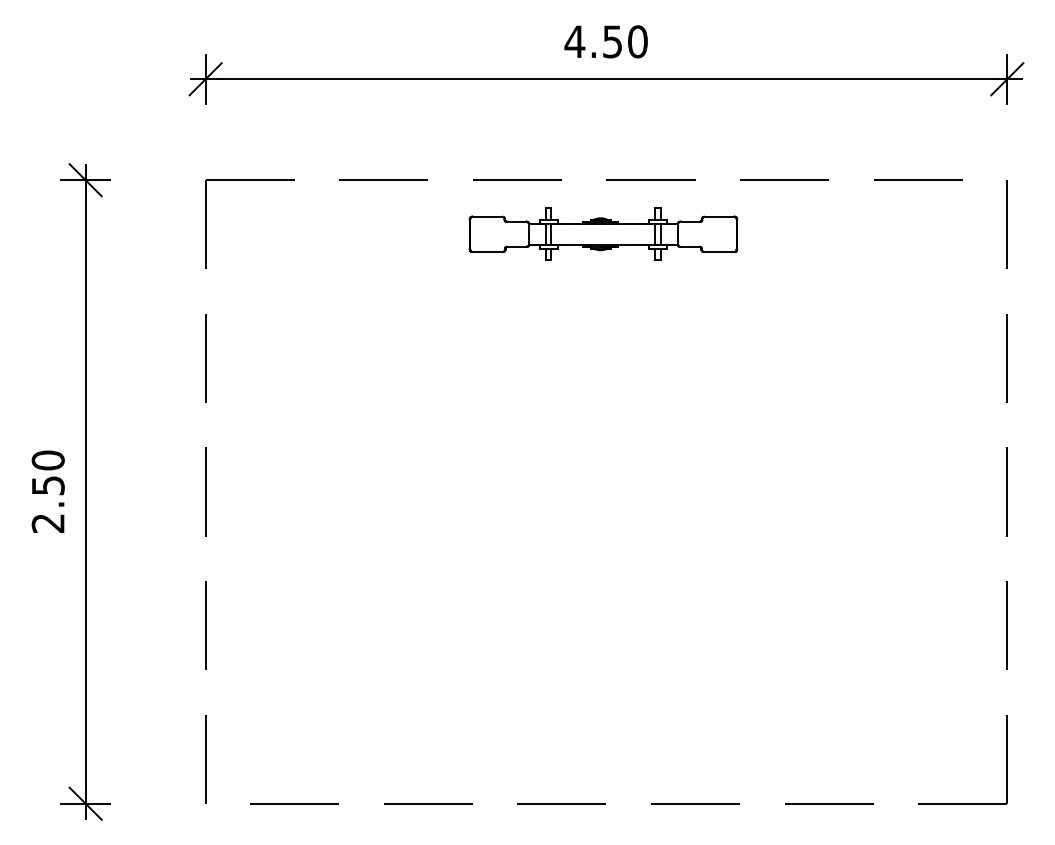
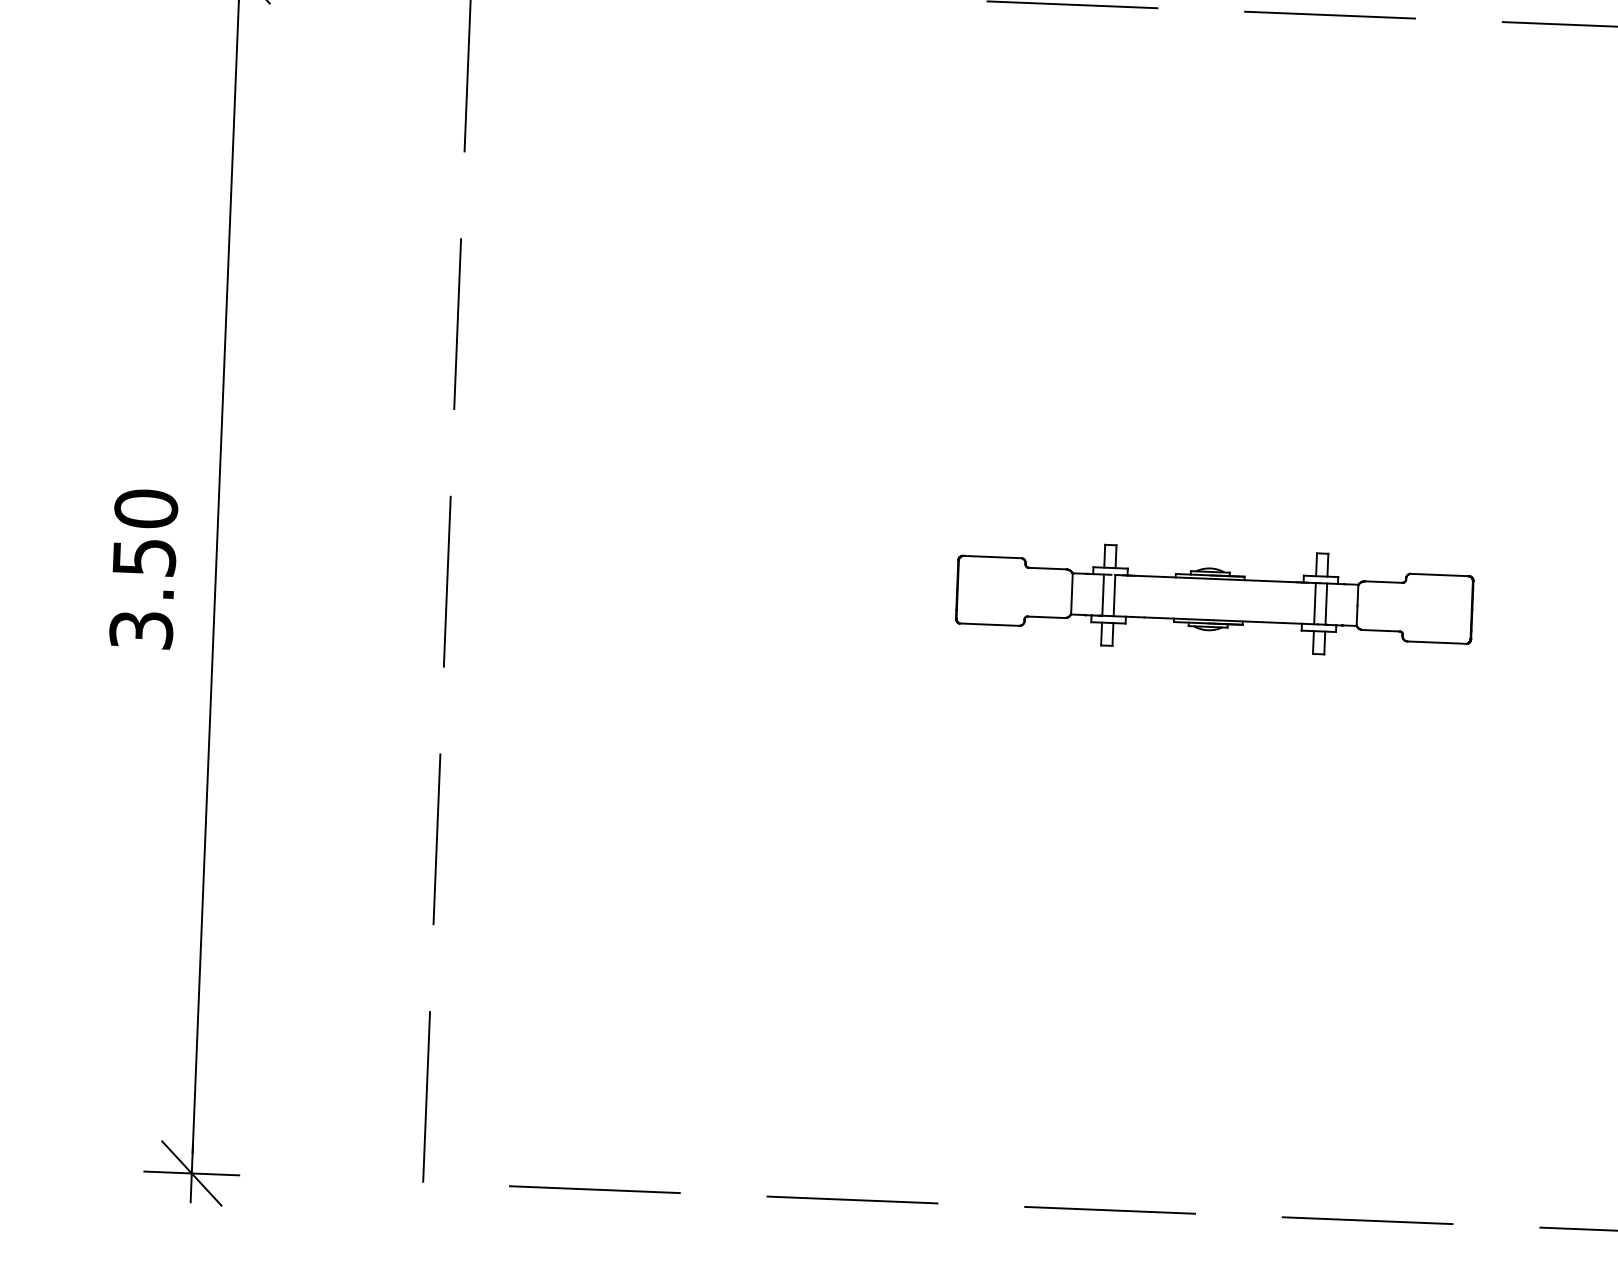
part: (603, 233) -> (1214, 598), moved
text: (48, 523) -> (141, 630), 2.50 -> 3.50

